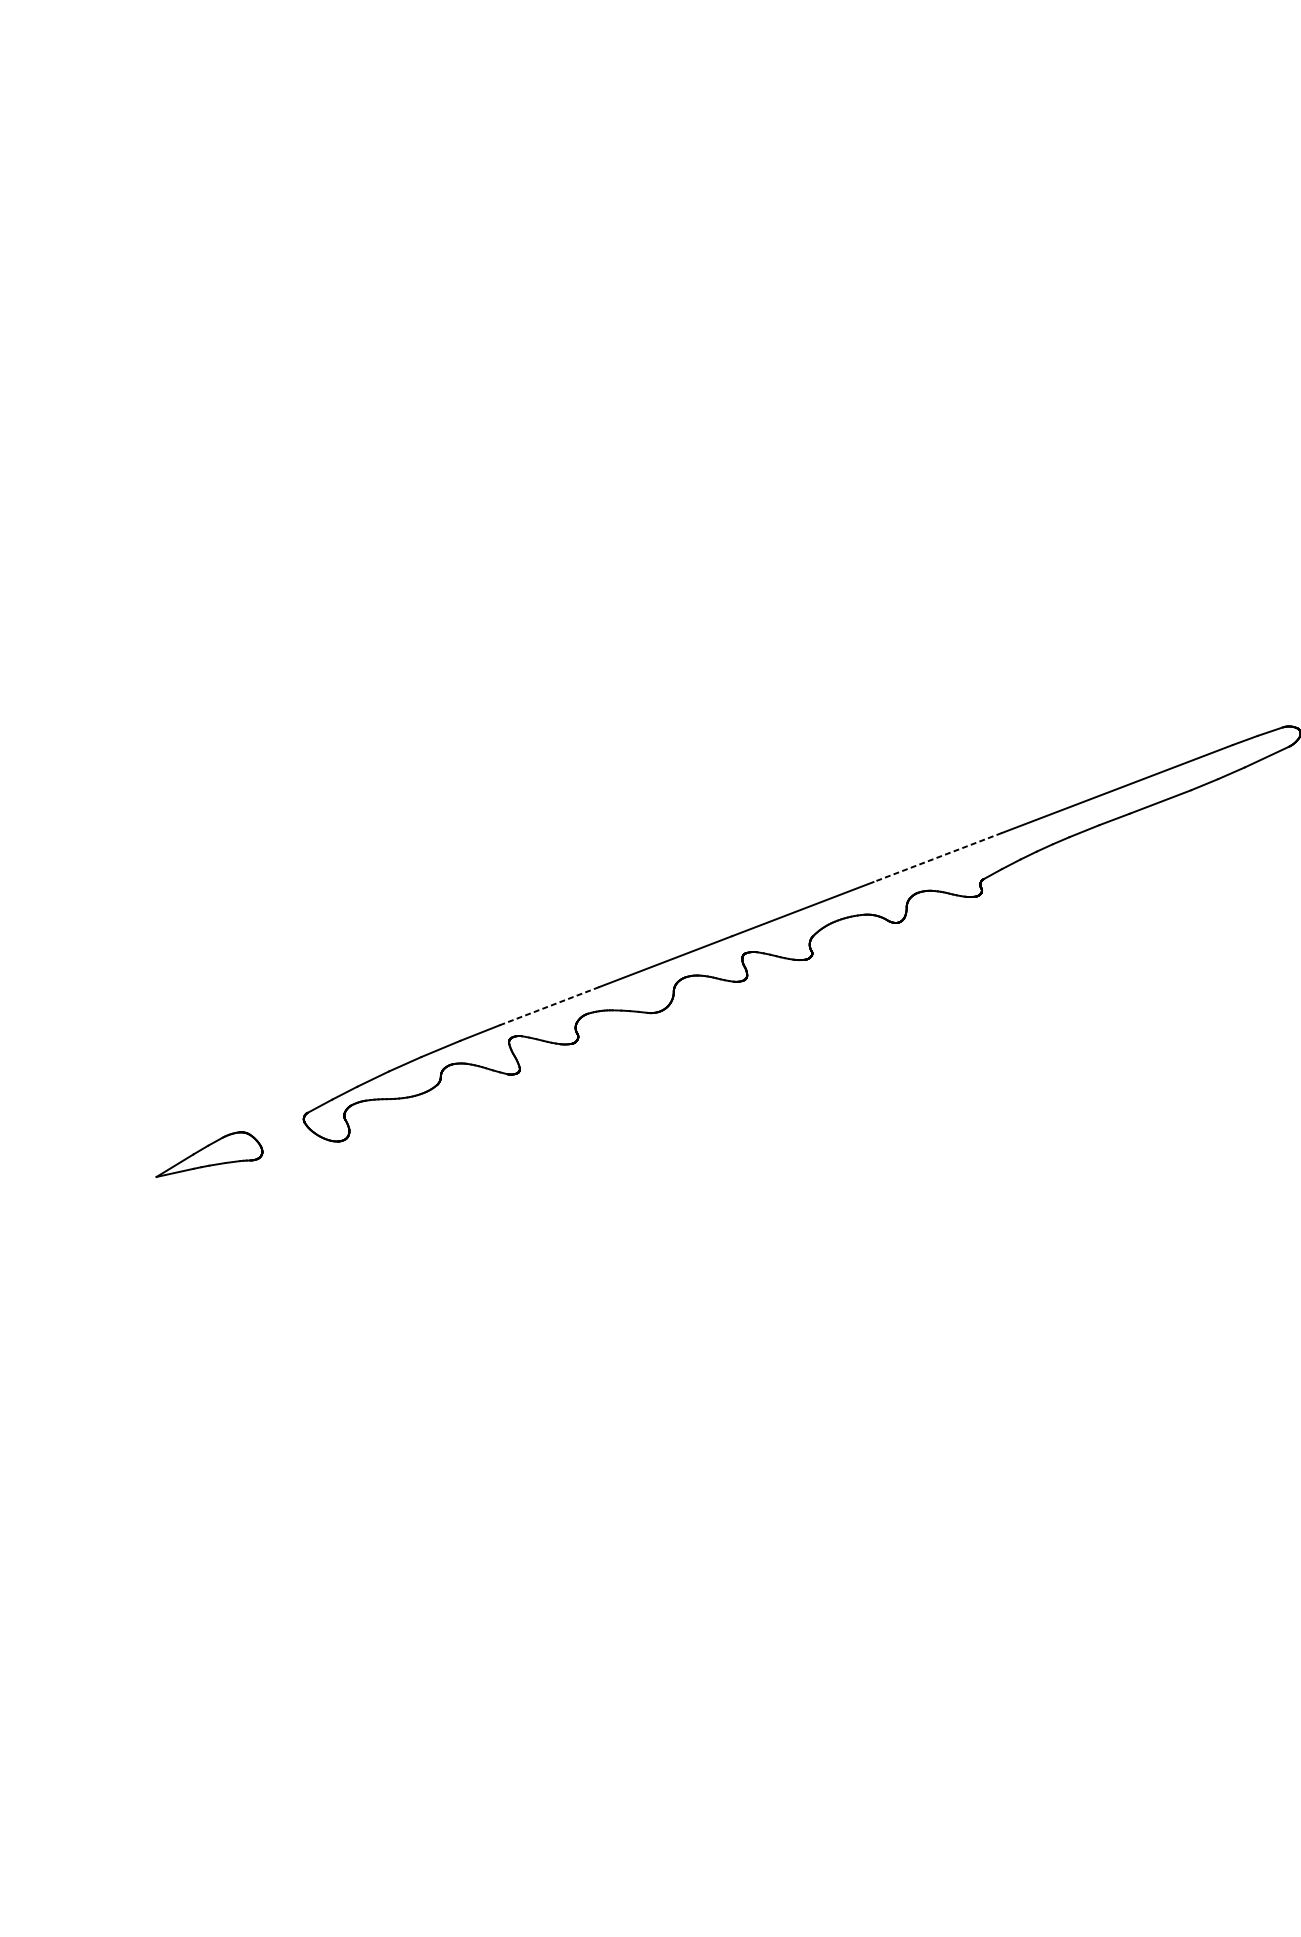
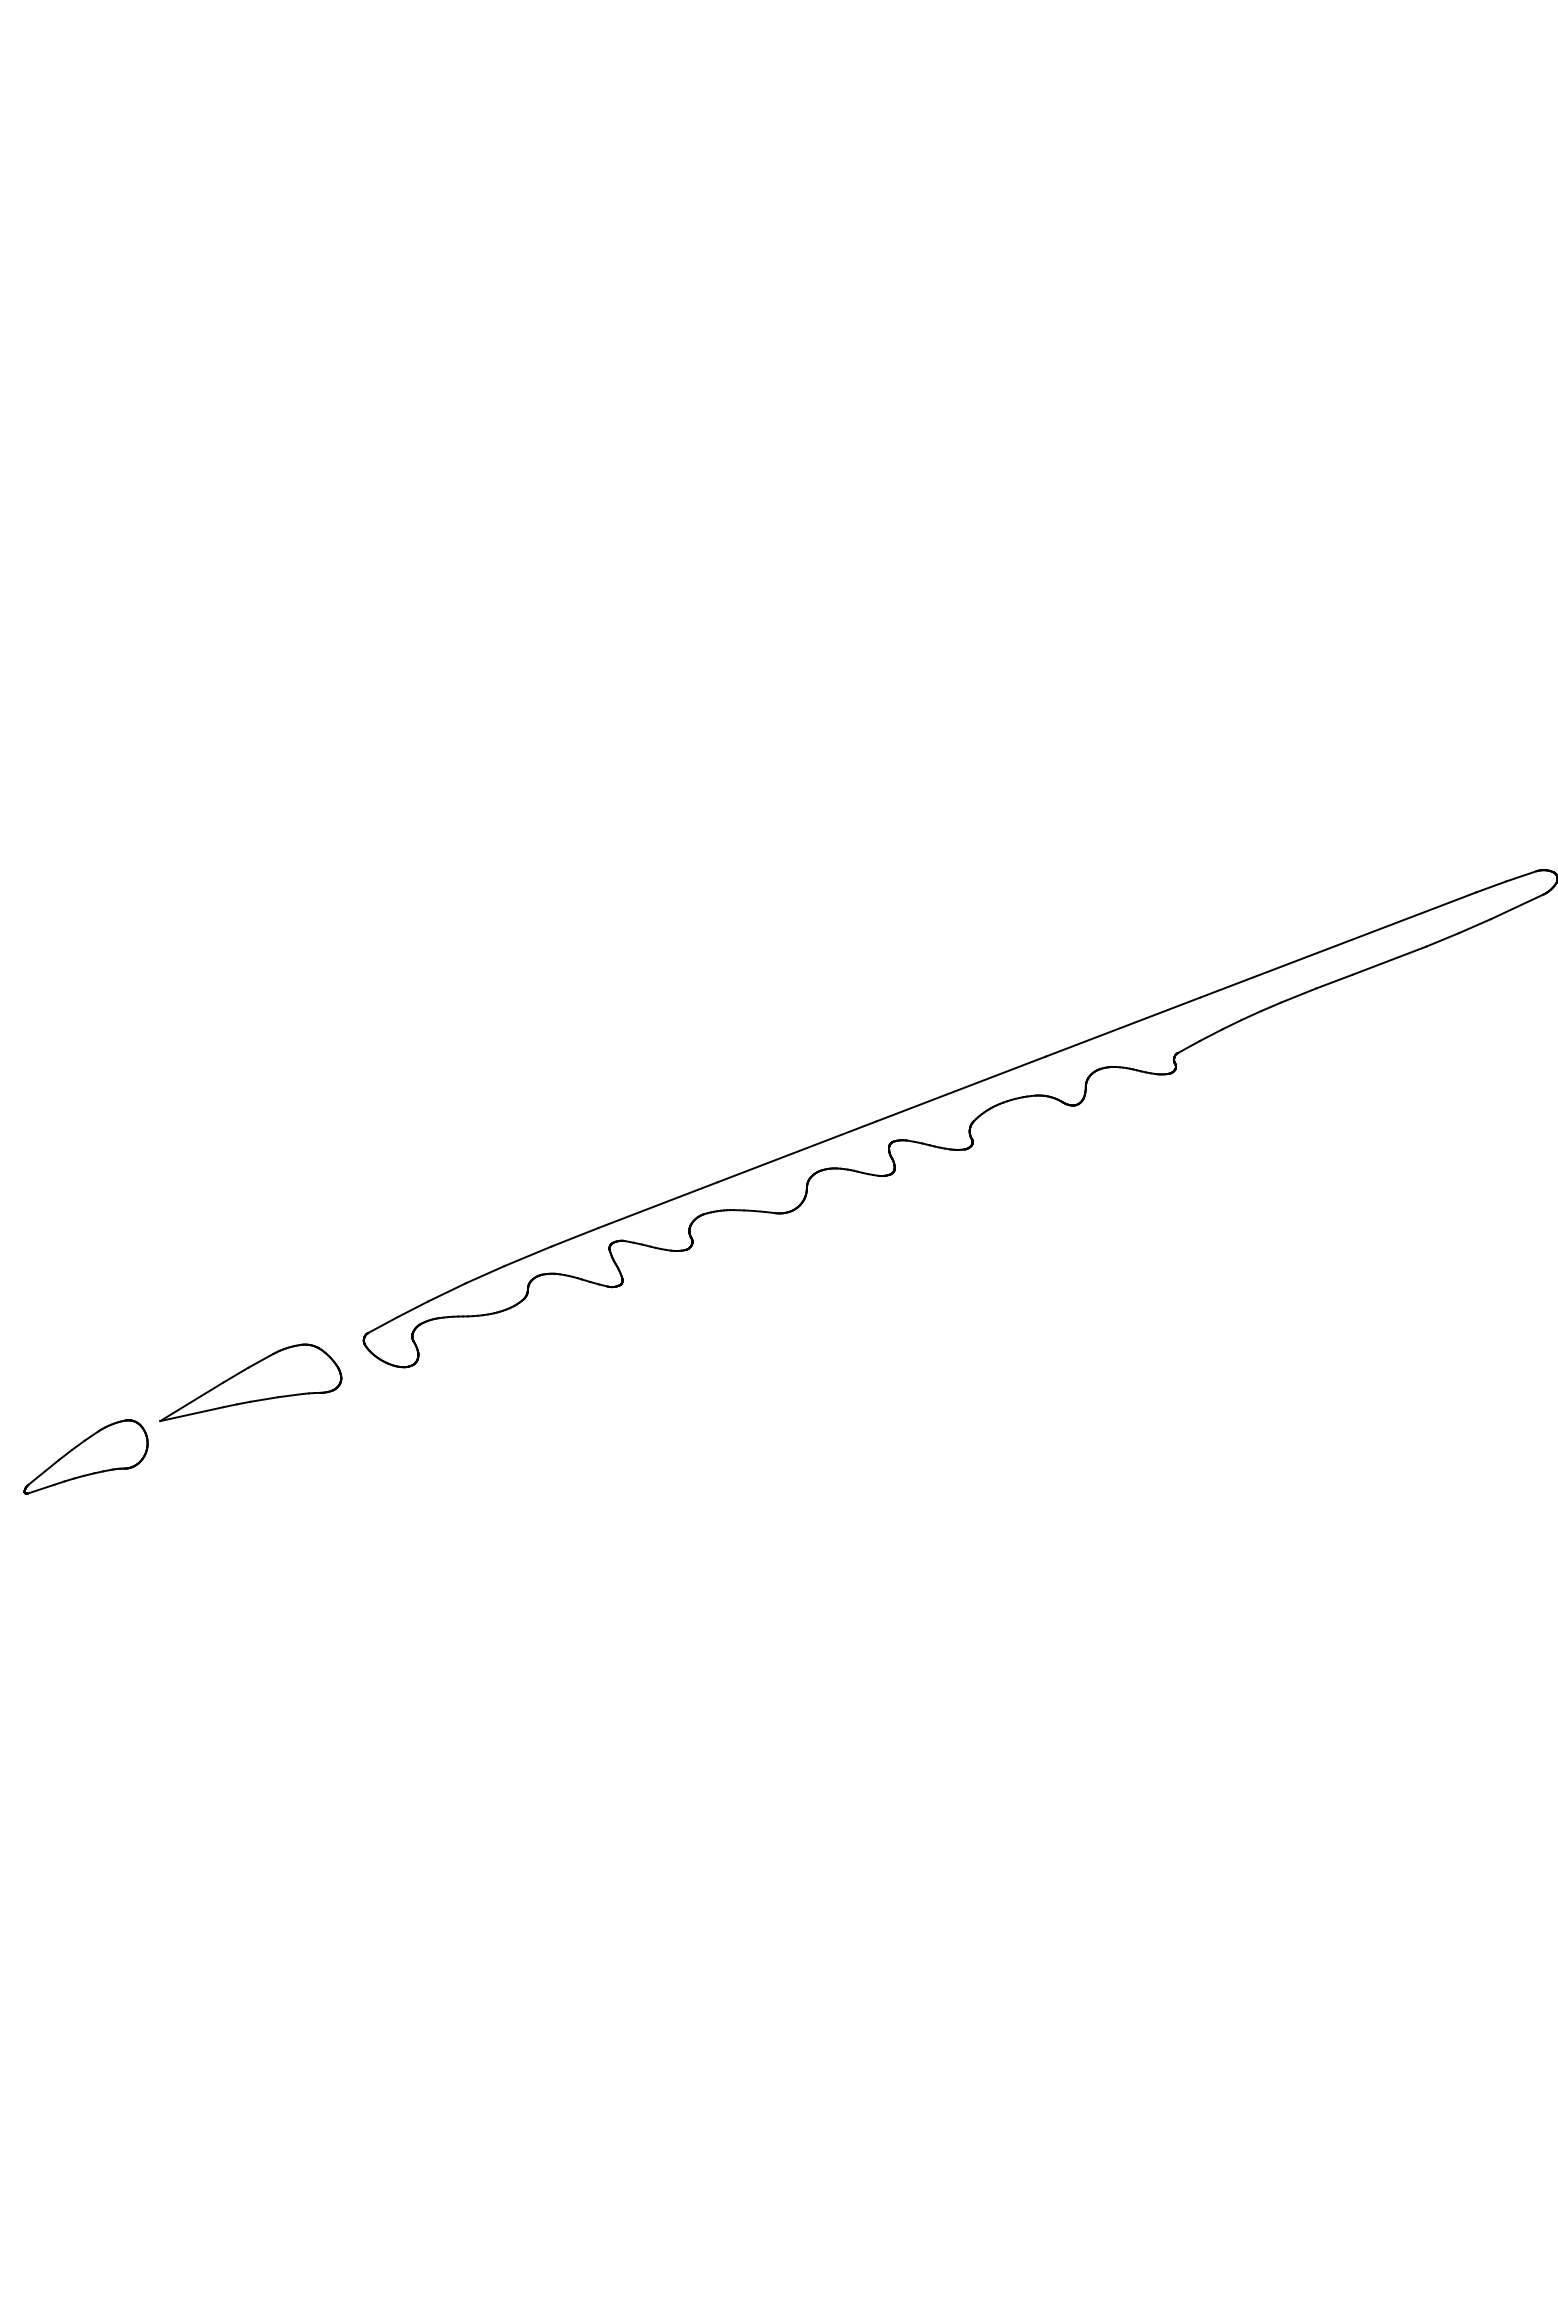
line: (937, 857) -> (1122, 1027), dashed -> solid
line: (549, 1006) -> (657, 1205), dashed -> solid
part: (209, 1154) -> (250, 1382), size x1.43
part: (71, 1216) -> (85, 1456), added

